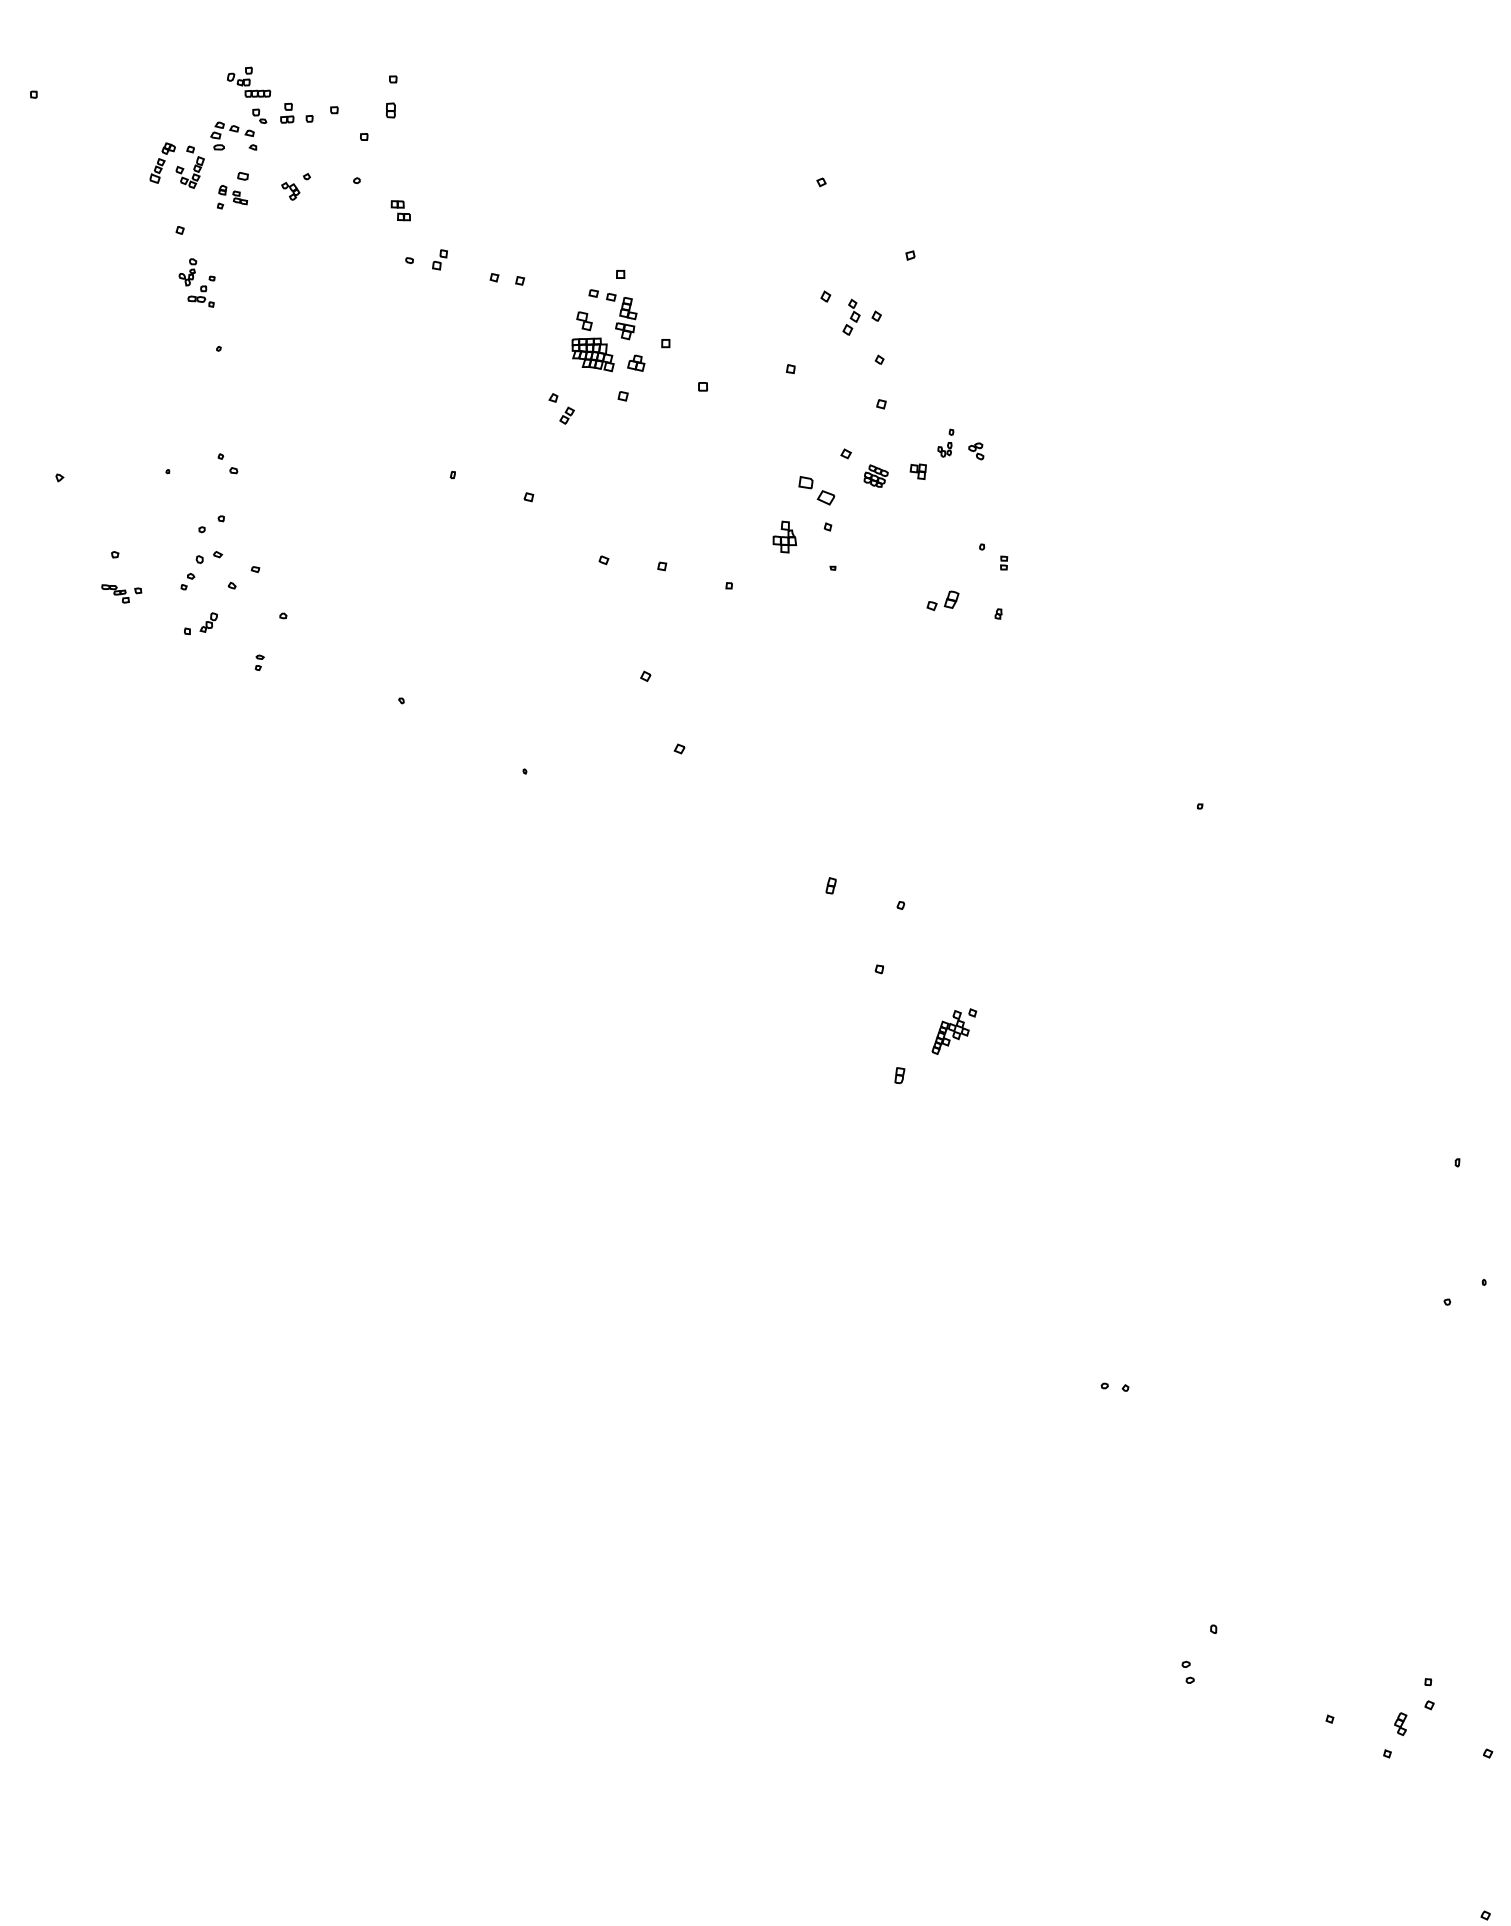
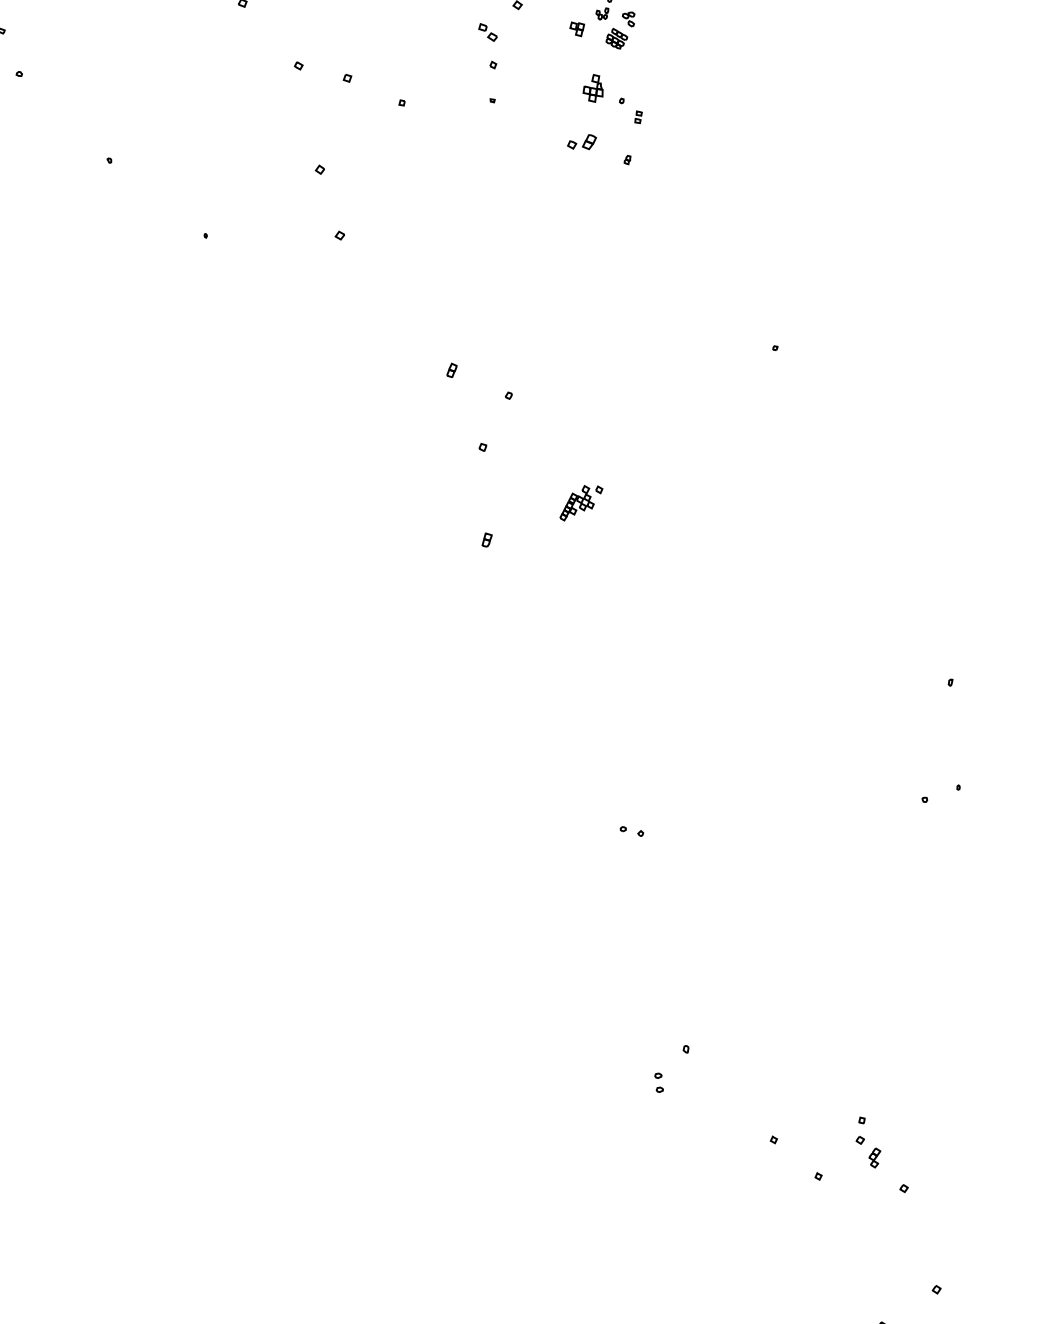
part: (875, 475) -> (616, 38), moved
part: (816, 489) -> (488, 31), size x0.62
part: (784, 536) -> (593, 87), moved
part: (954, 1031) -> (581, 503), moved
part: (1400, 1724) -> (874, 1158), moved

